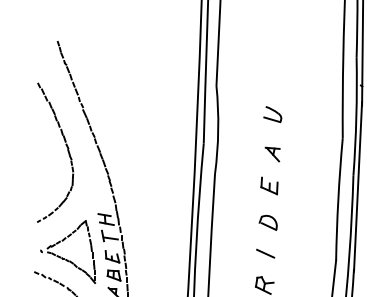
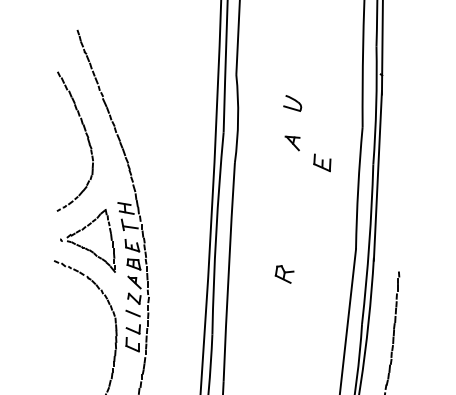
part: (269, 185) -> (322, 162), moved
part: (267, 222) -> (287, 211), removed
line: (265, 253) -> (285, 242), removed

